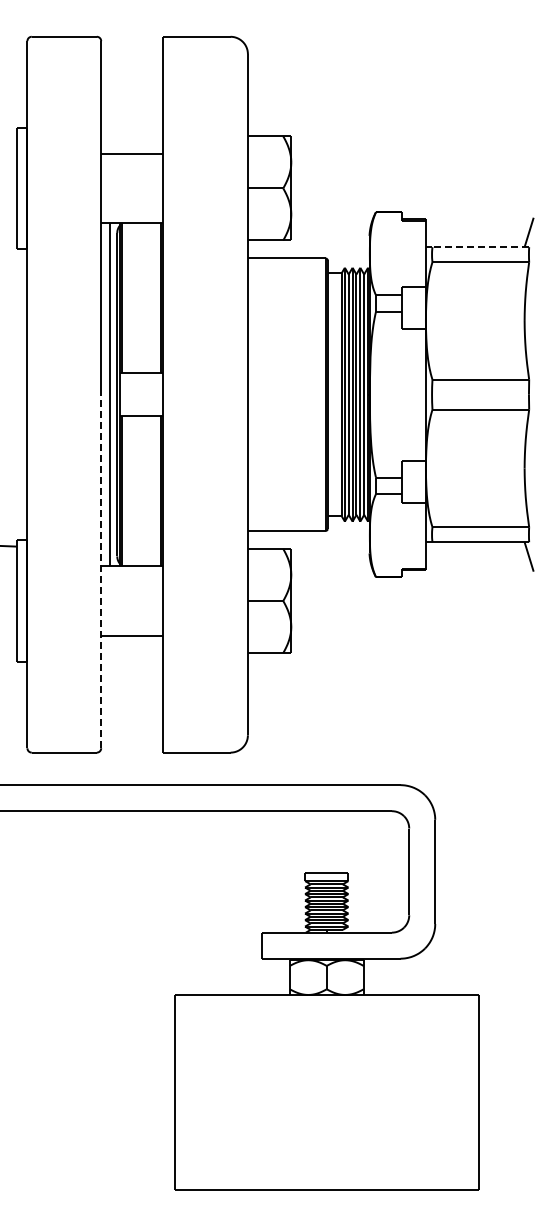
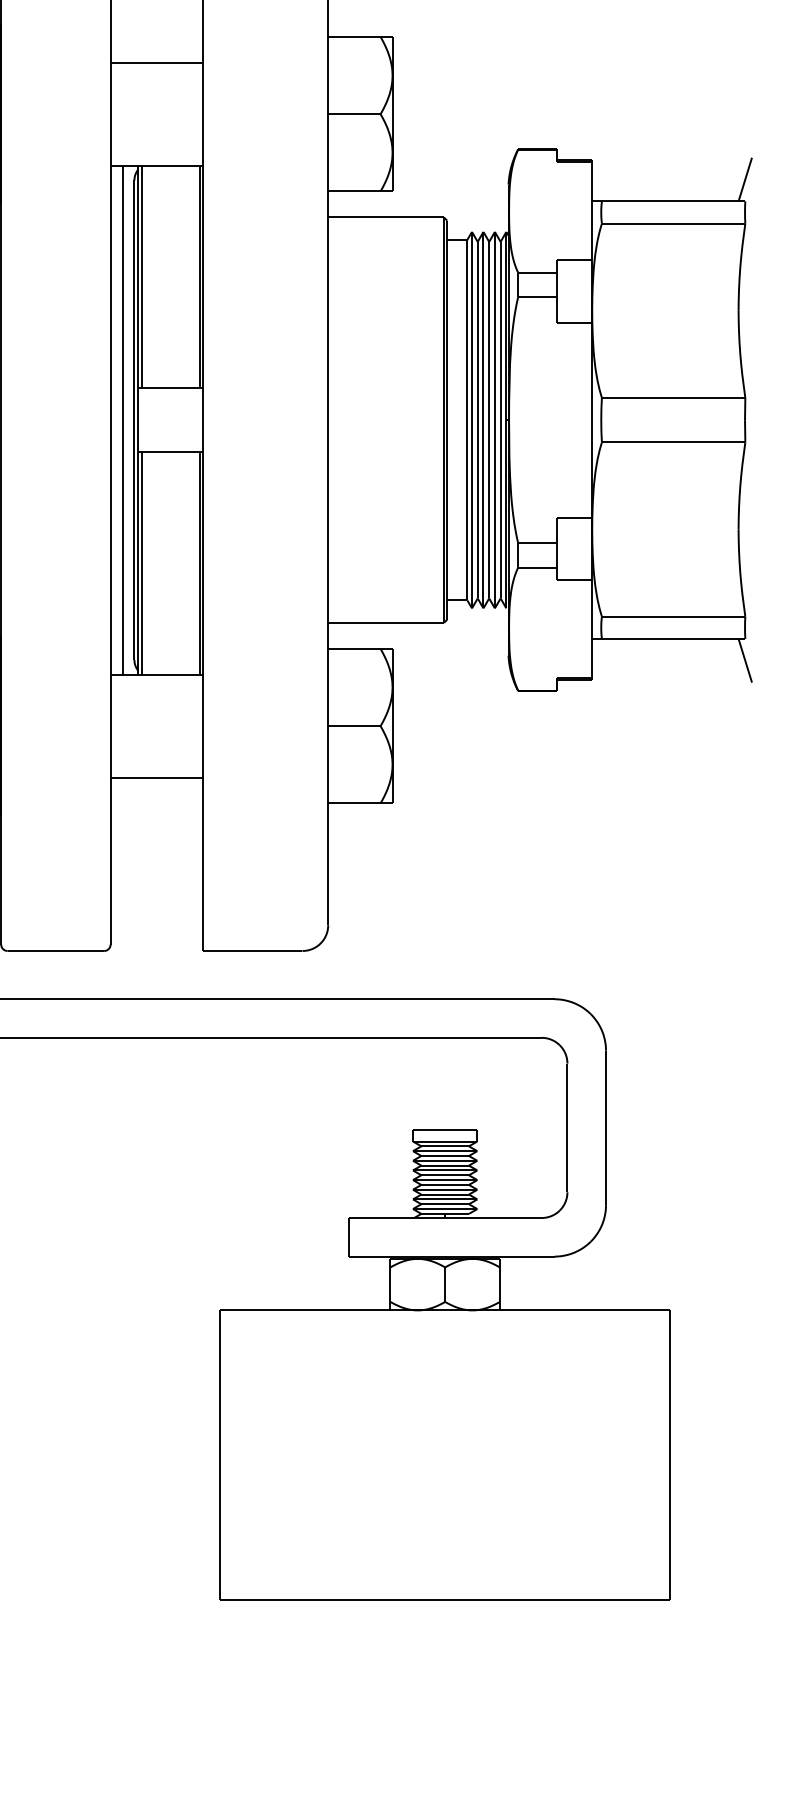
line: (480, 247) -> (673, 201), dashed -> solid
line: (101, 571) -> (111, 682), dashed -> solid

